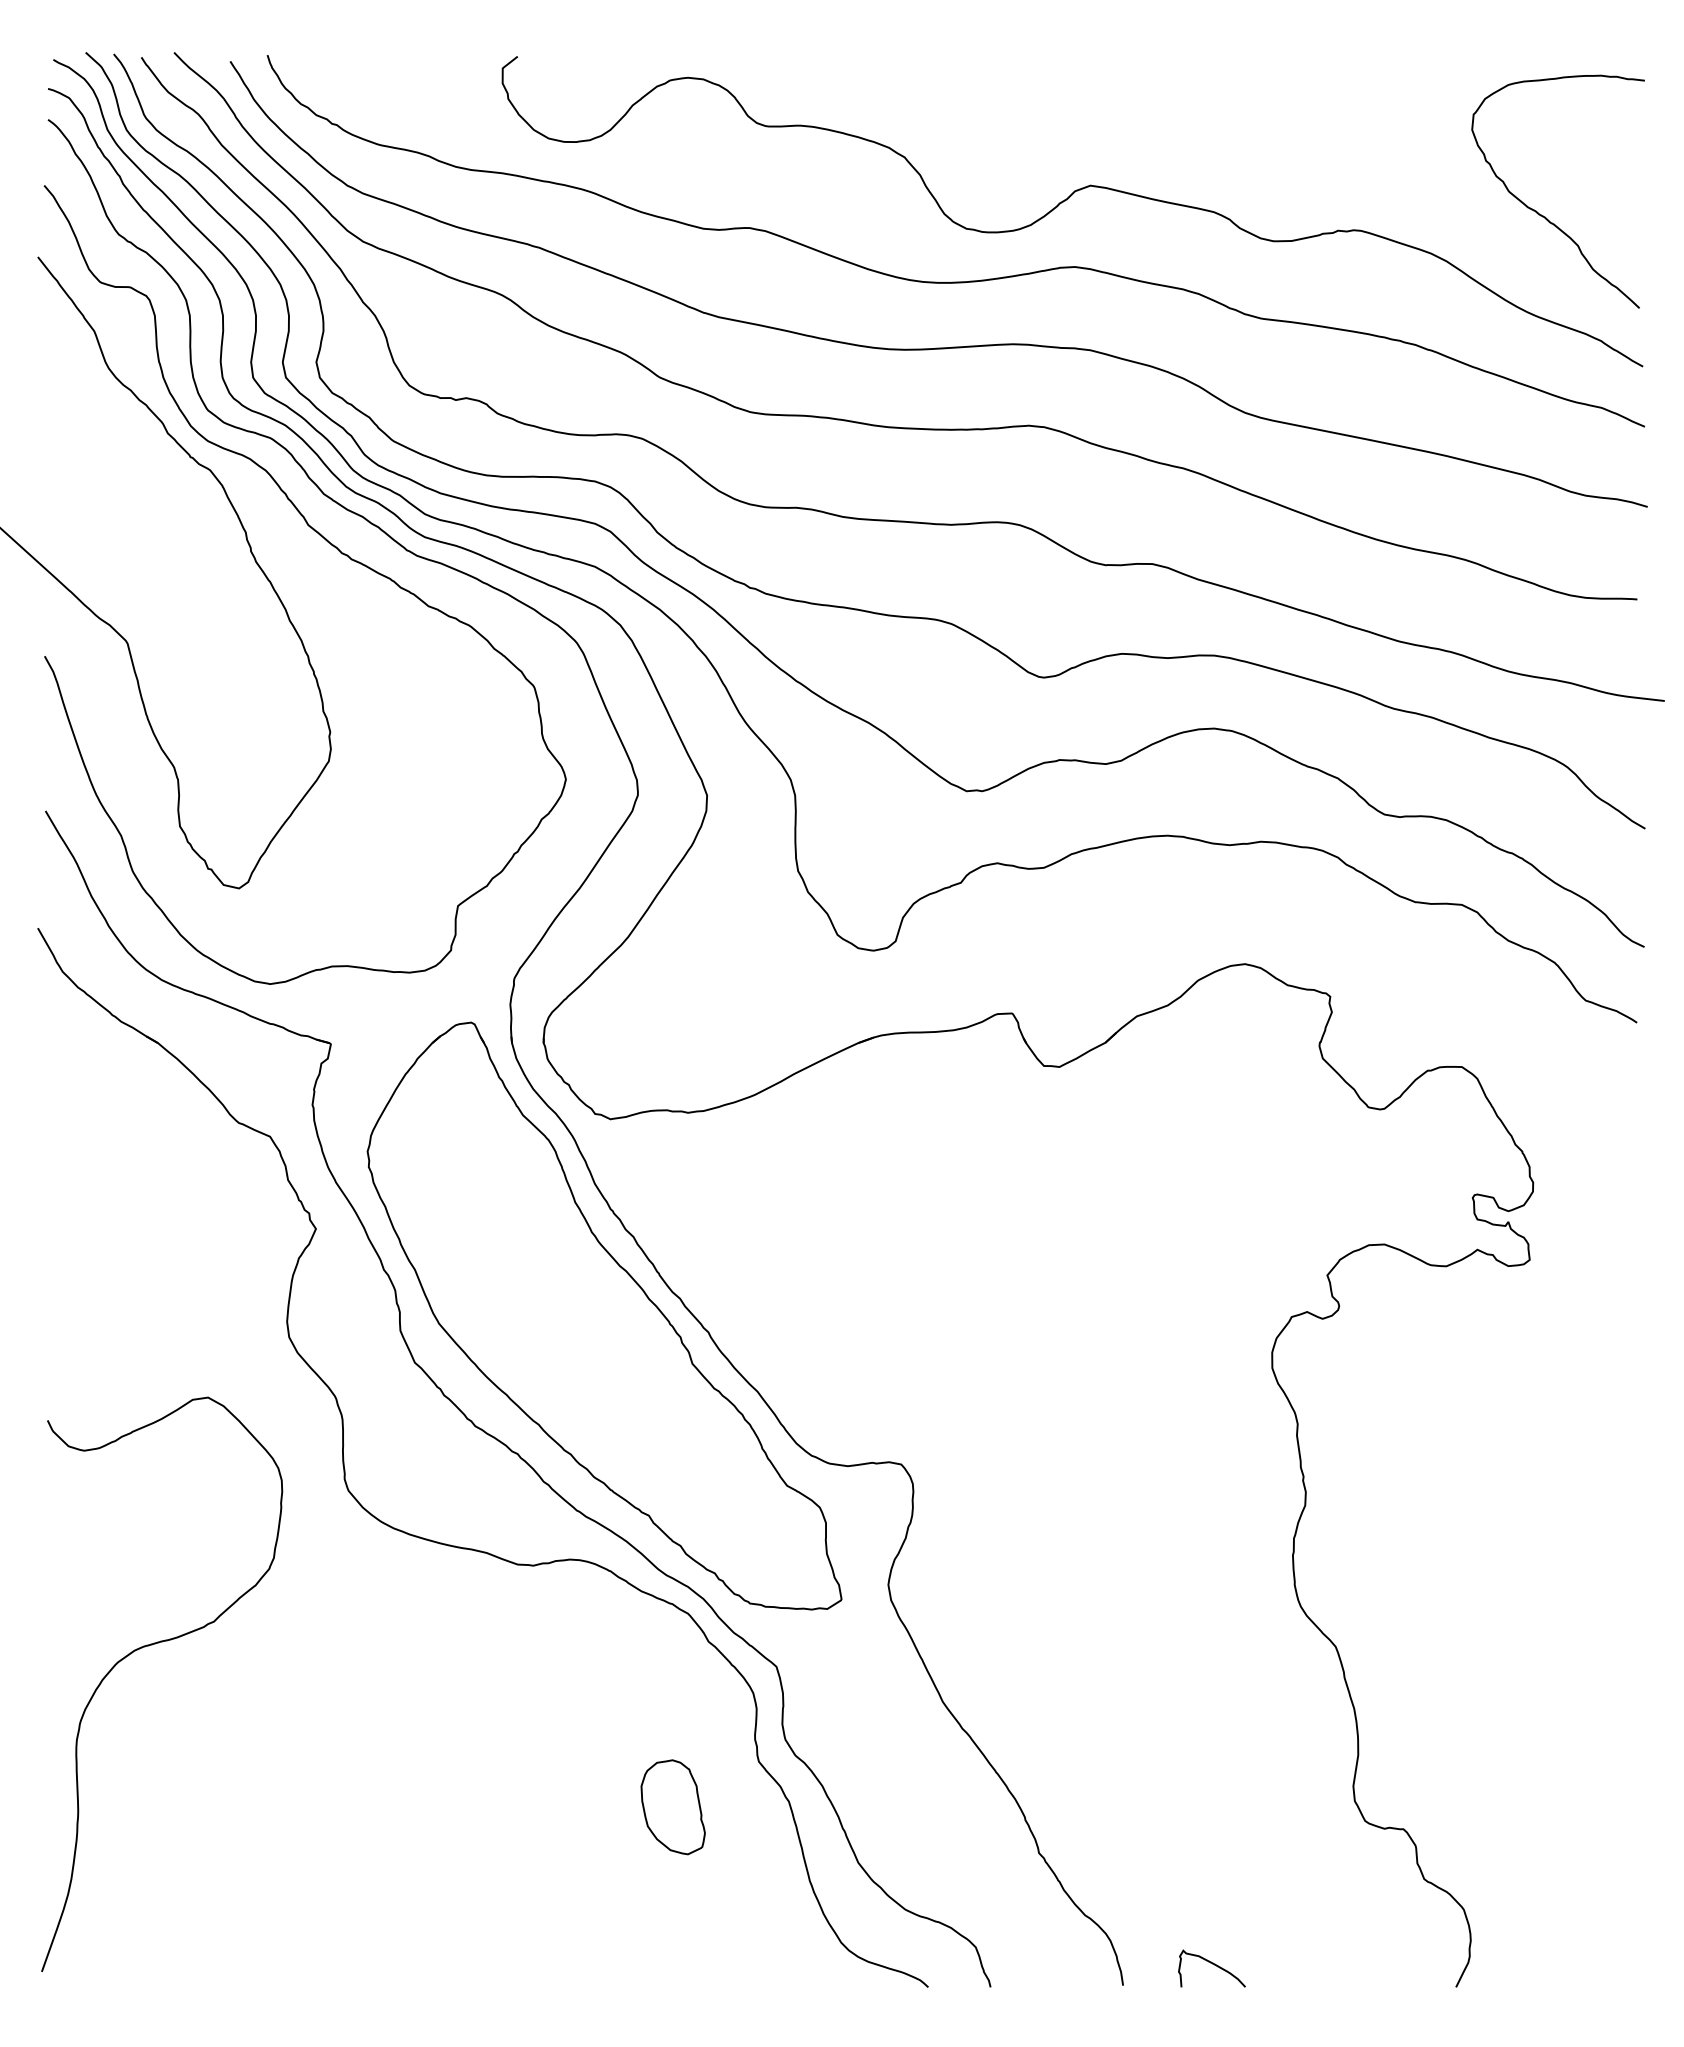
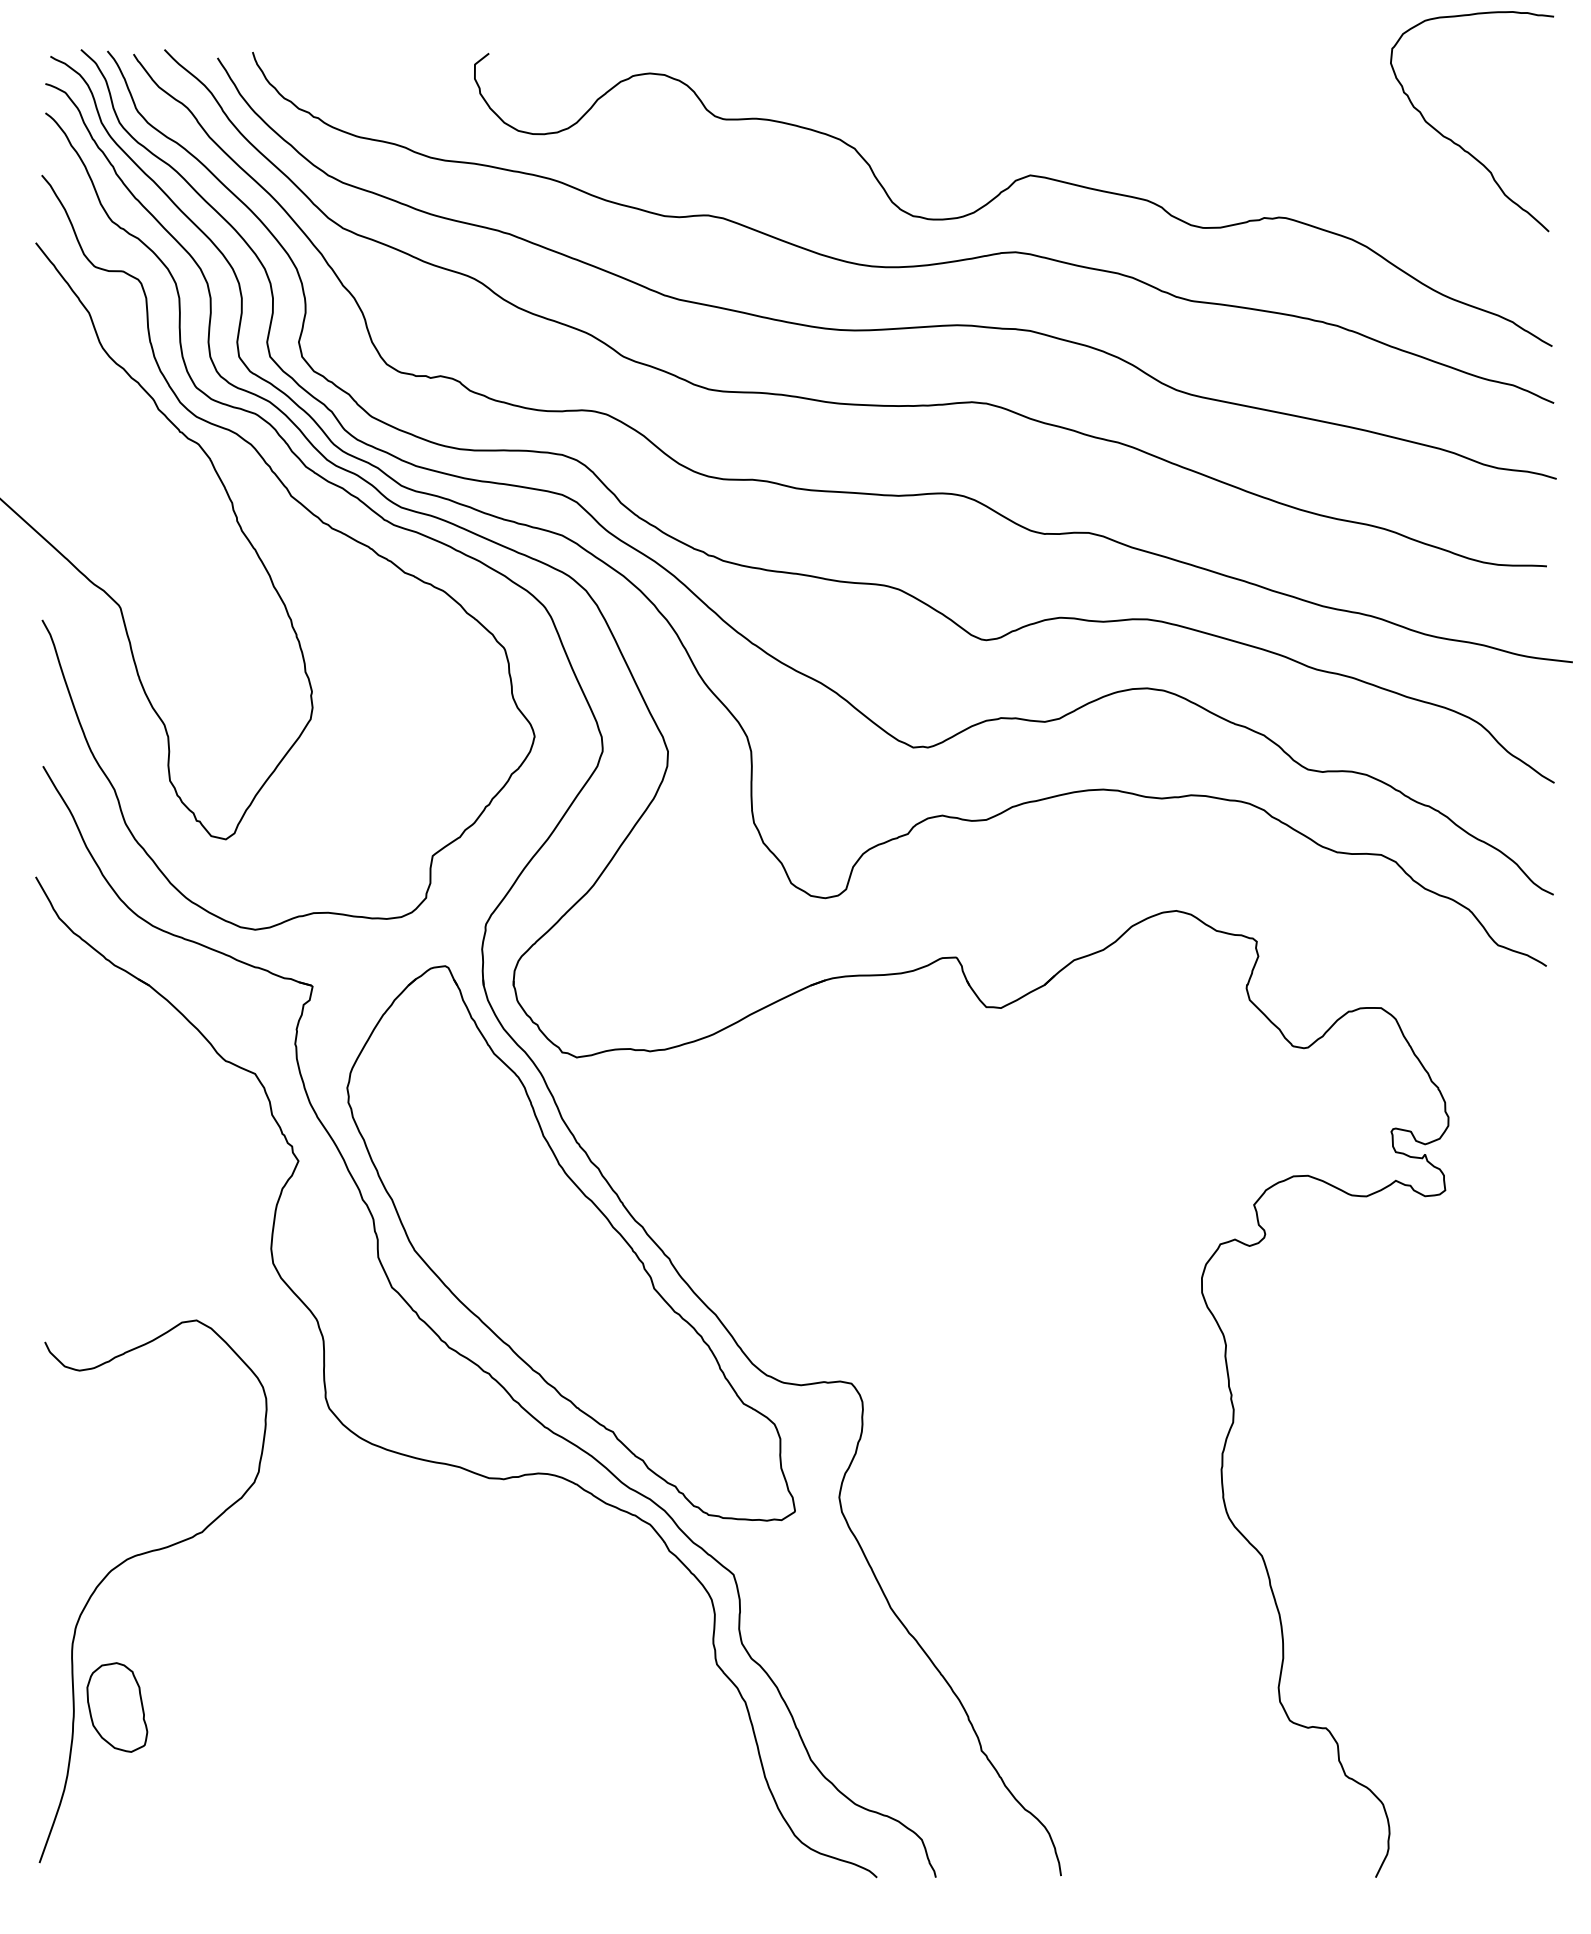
curve: (1545, 216) -> (1460, 145), moved
part: (672, 1807) -> (116, 1707), moved
curve: (1212, 1964) -> (1145, 1856), removed

